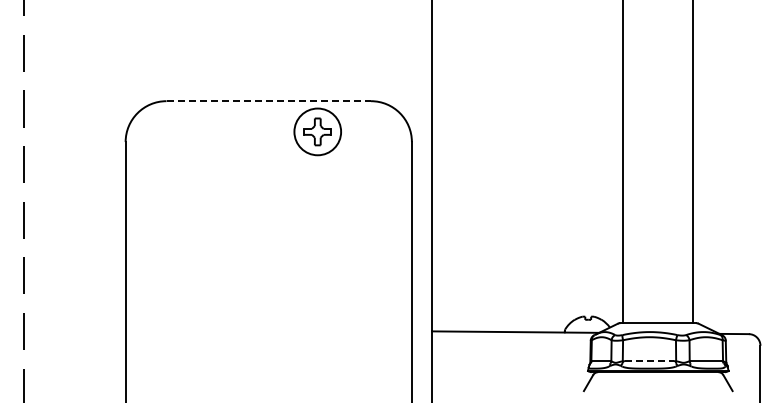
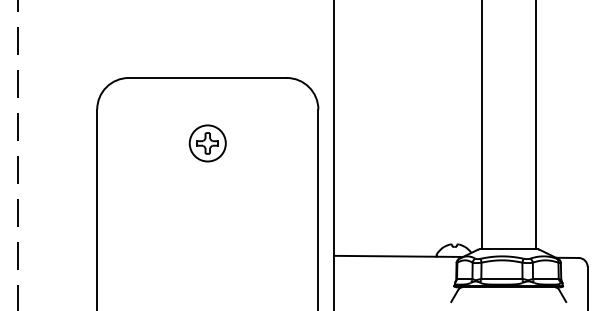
line: (269, 101) -> (208, 78), dashed -> solid
part: (317, 131) -> (207, 143), moved
line: (649, 361) -> (501, 279), dashed -> solid

